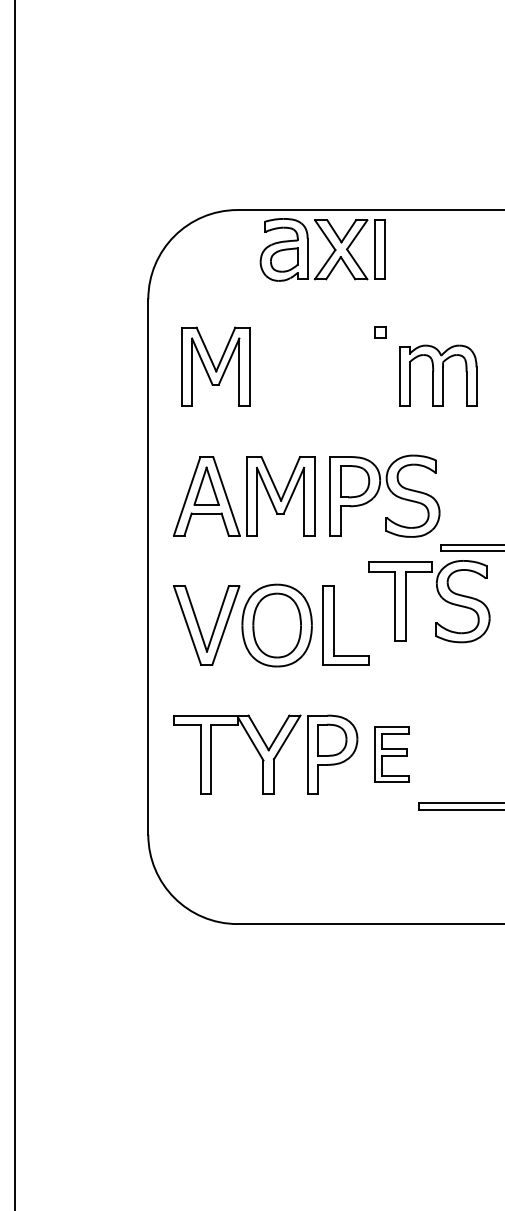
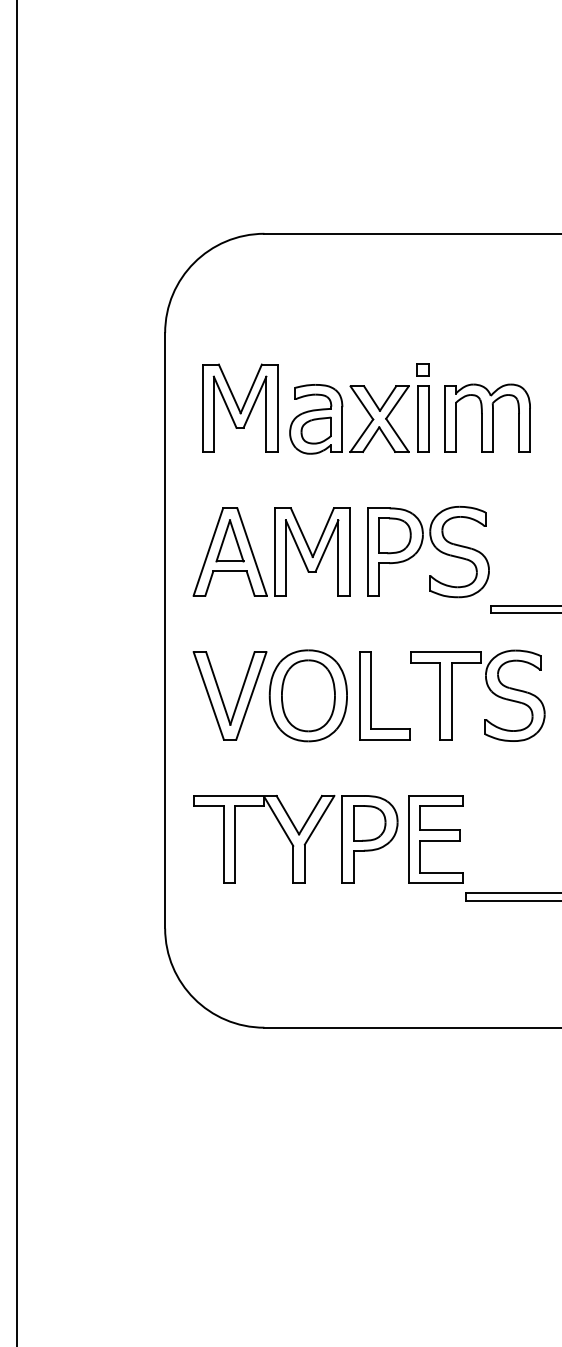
part: (329, 243) -> (366, 412), moved
part: (439, 596) -> (488, 690), moved
part: (391, 754) -> (435, 839), size x1.43

